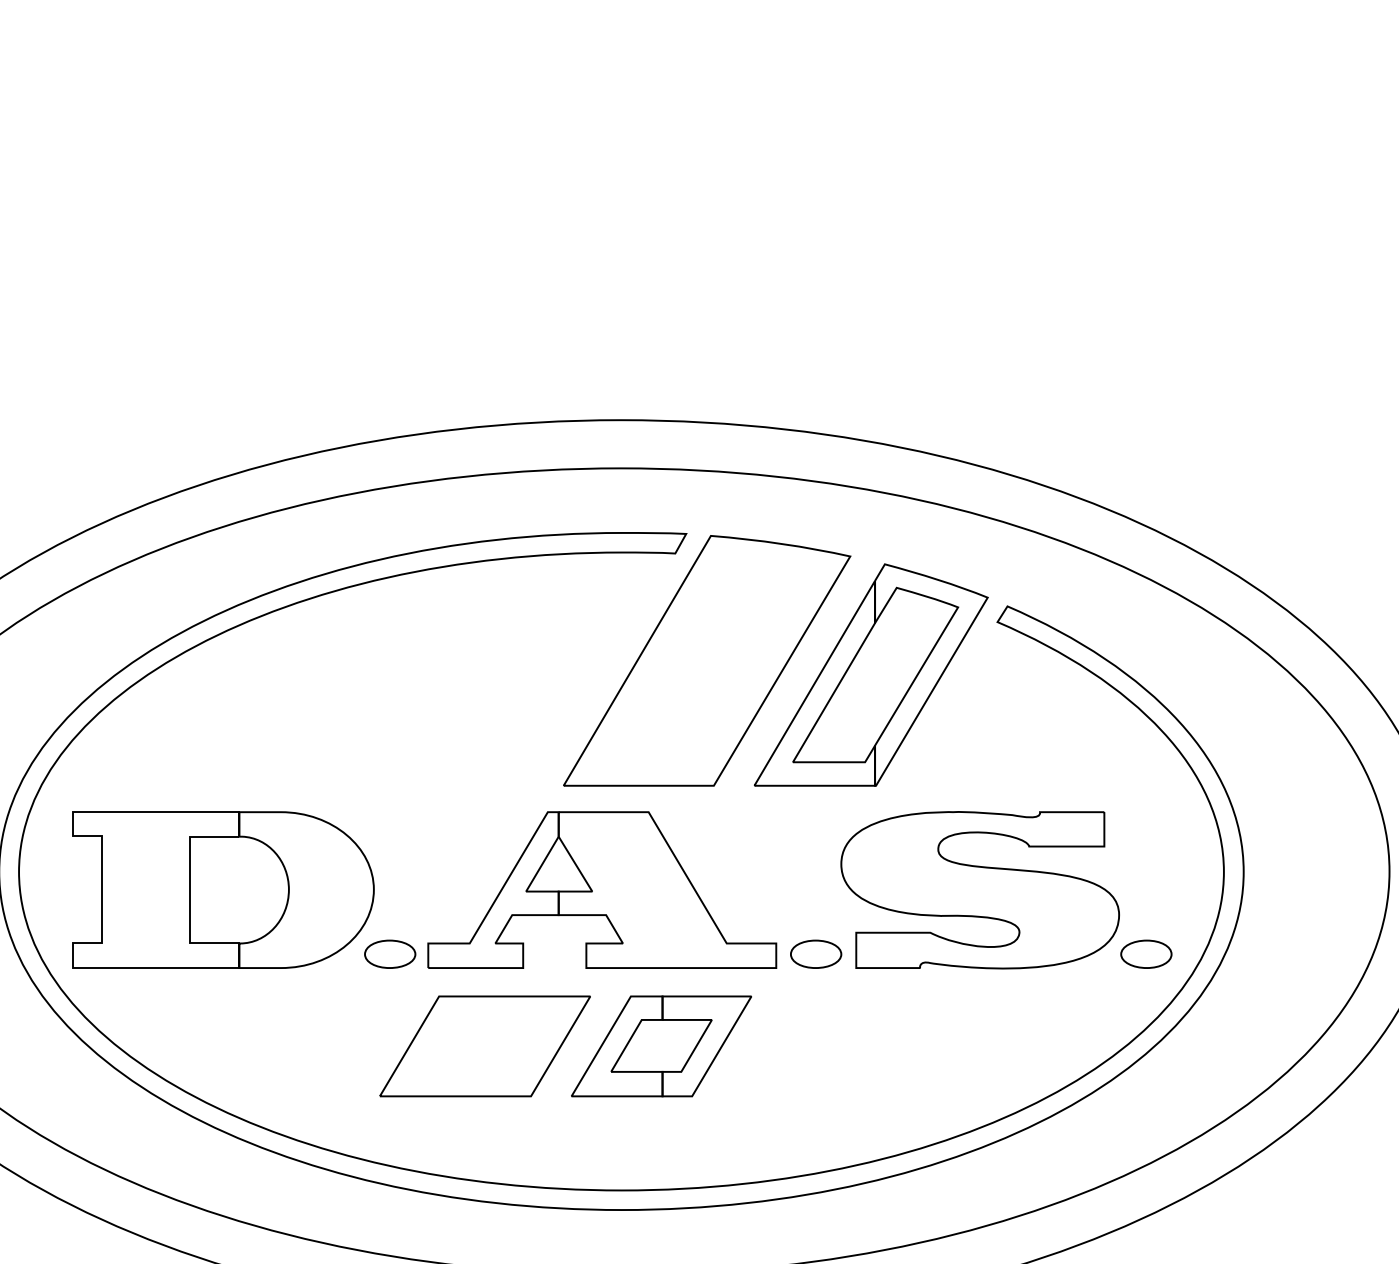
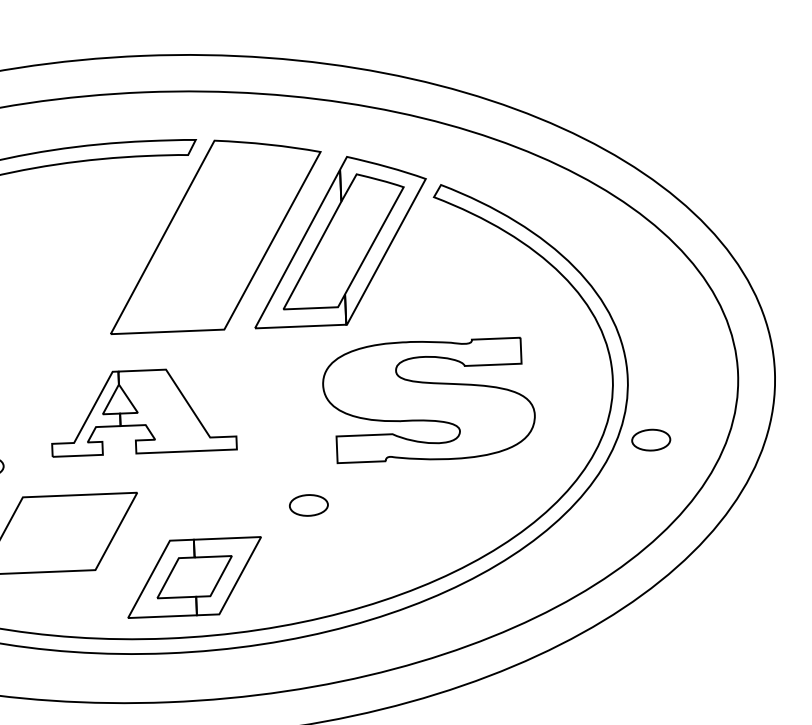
part: (602, 889) -> (143, 411), size x0.7
part: (816, 953) -> (309, 504), moved
part: (1146, 953) -> (651, 439), moved
part: (661, 1046) -> (194, 577), moved

